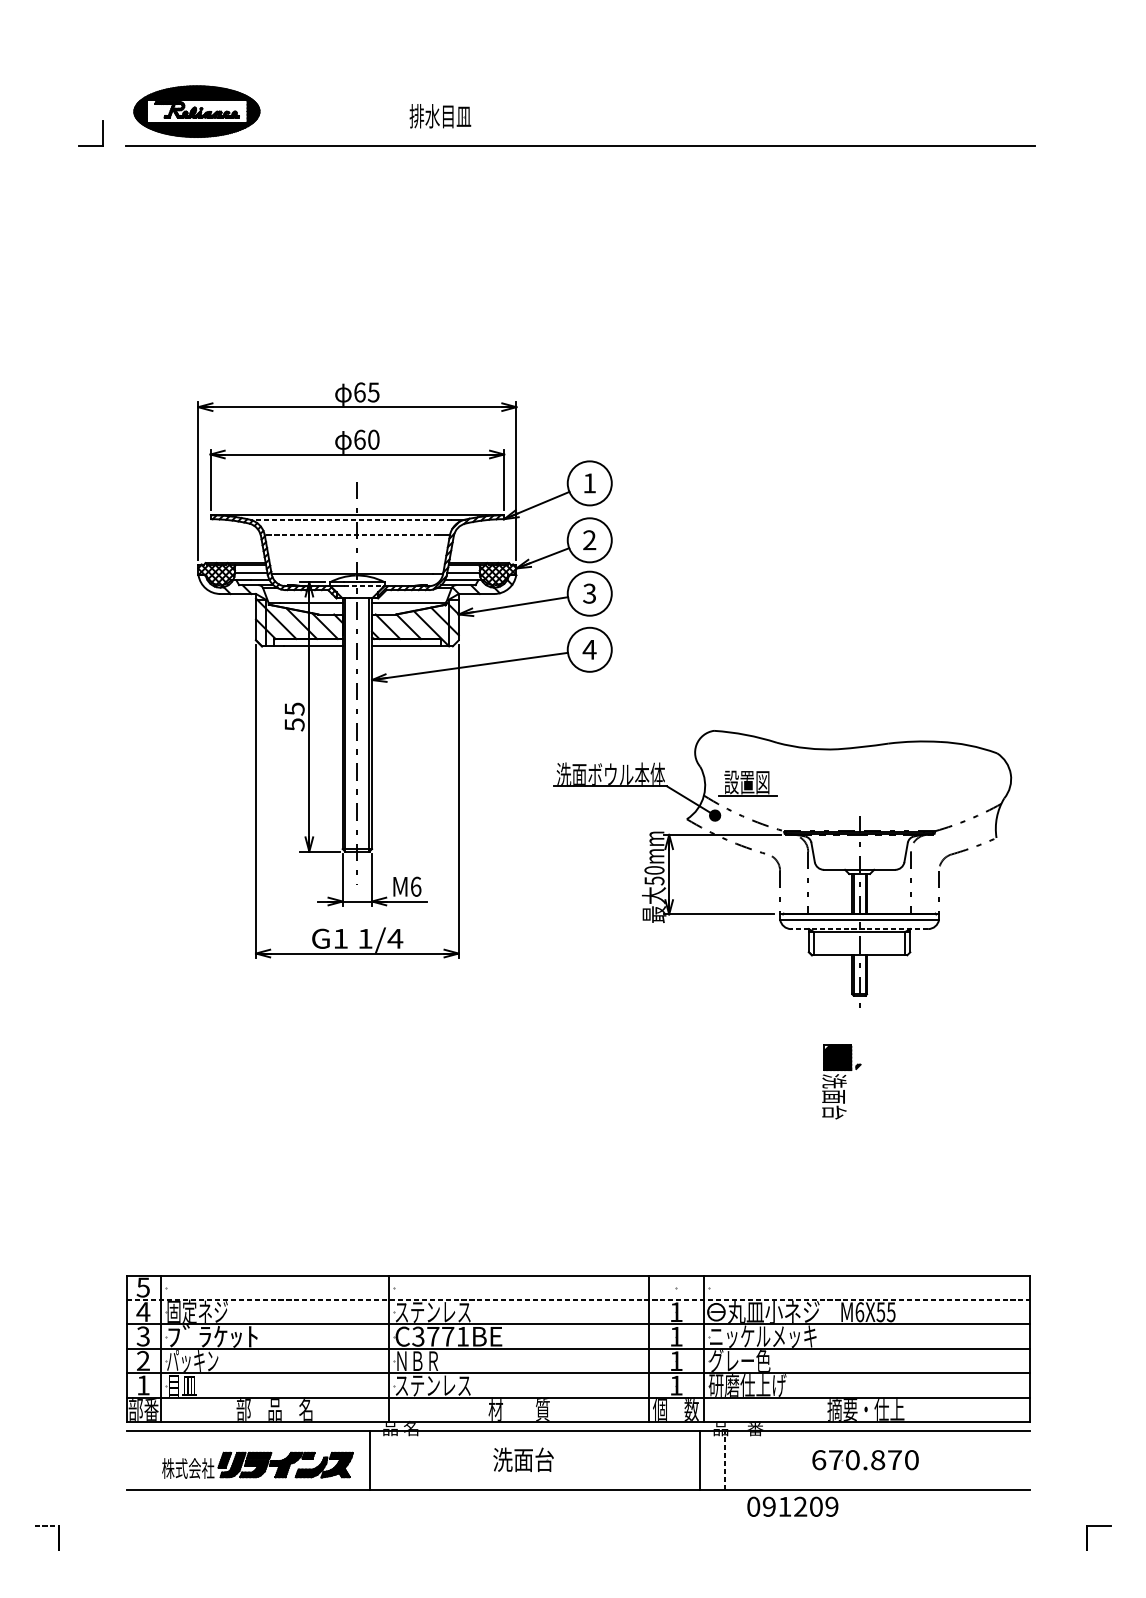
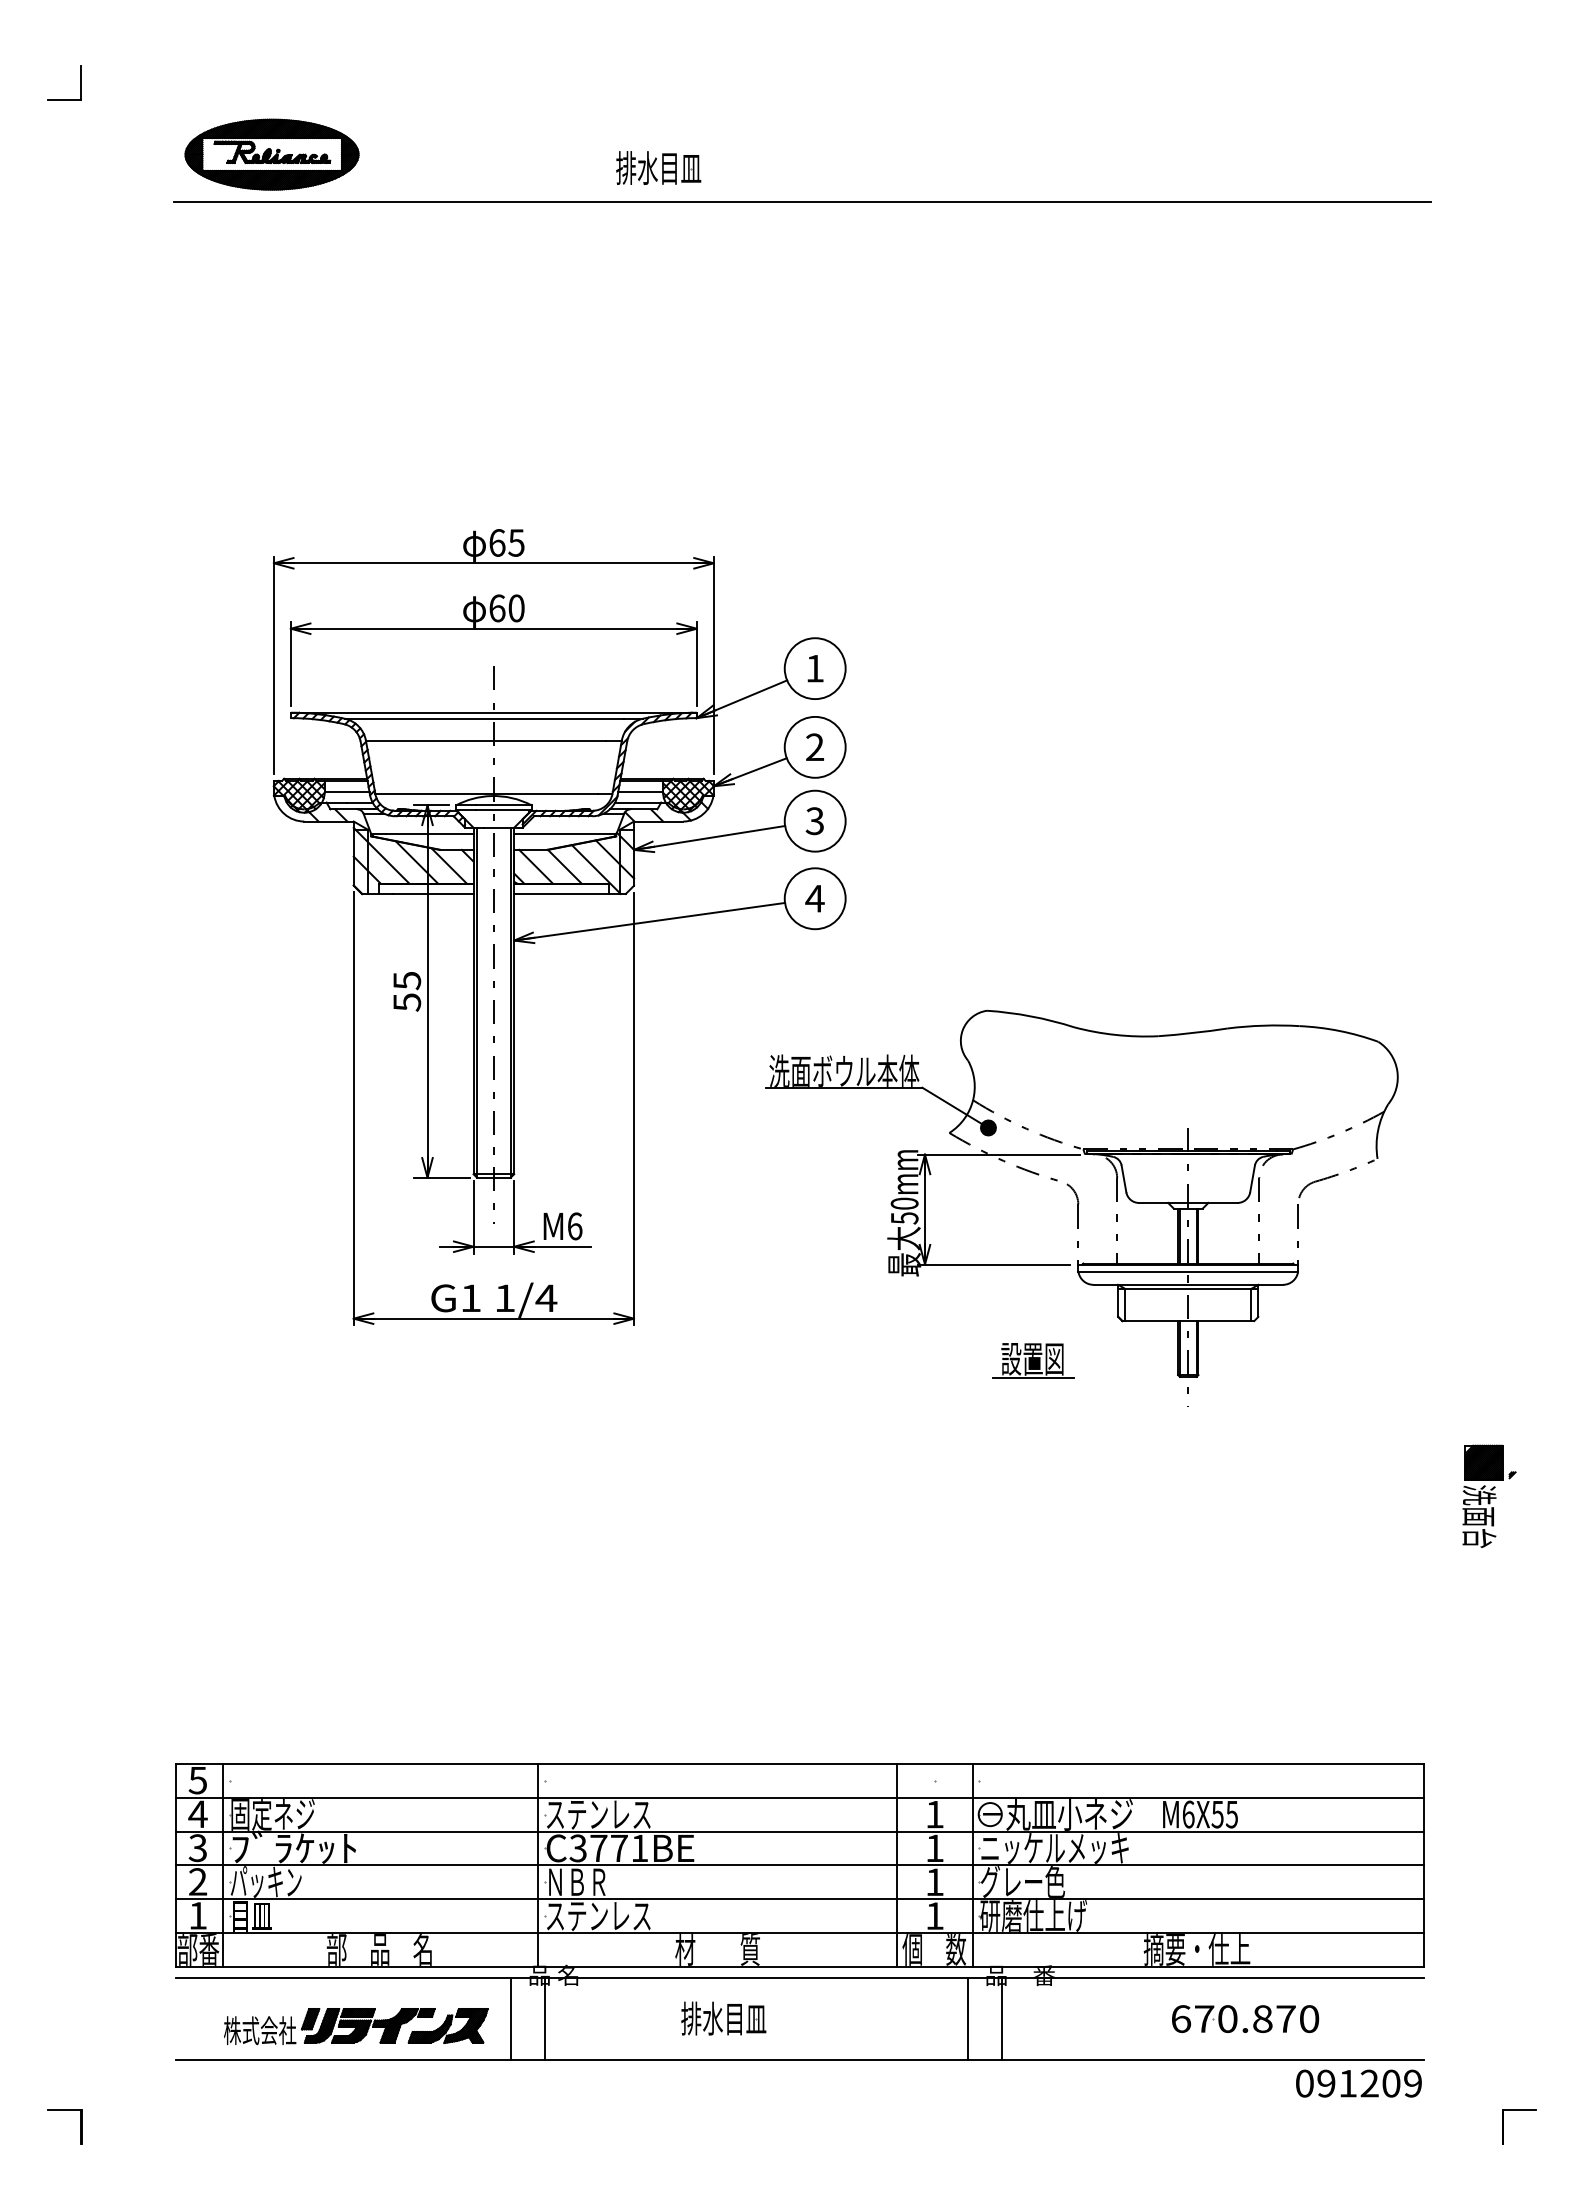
part: (440, 115) -> (658, 167), moved
part: (102, 133) -> (80, 82), moved
line: (350, 519) -> (484, 718), dashed -> solid
line: (351, 535) -> (485, 740), dashed -> solid
line: (365, 585) -> (504, 809), dashed -> solid
part: (747, 783) -> (1033, 1360), moved
line: (859, 928) -> (1188, 1284), dashed -> solid
part: (841, 1081) -> (1489, 1495), moved
line: (579, 1299) -> (800, 1797), dashed -> solid
line: (393, 1459) -> (544, 2018), added
text: (523, 1459) -> (723, 2018), 洗面台 -> 排水目皿
part: (859, 1459) -> (1237, 2018), moved
line: (724, 1460) -> (1001, 2019), dashed -> solid
text: (792, 1506) -> (1358, 2083), moved
line: (46, 1525) -> (64, 2109), dashed -> solid

